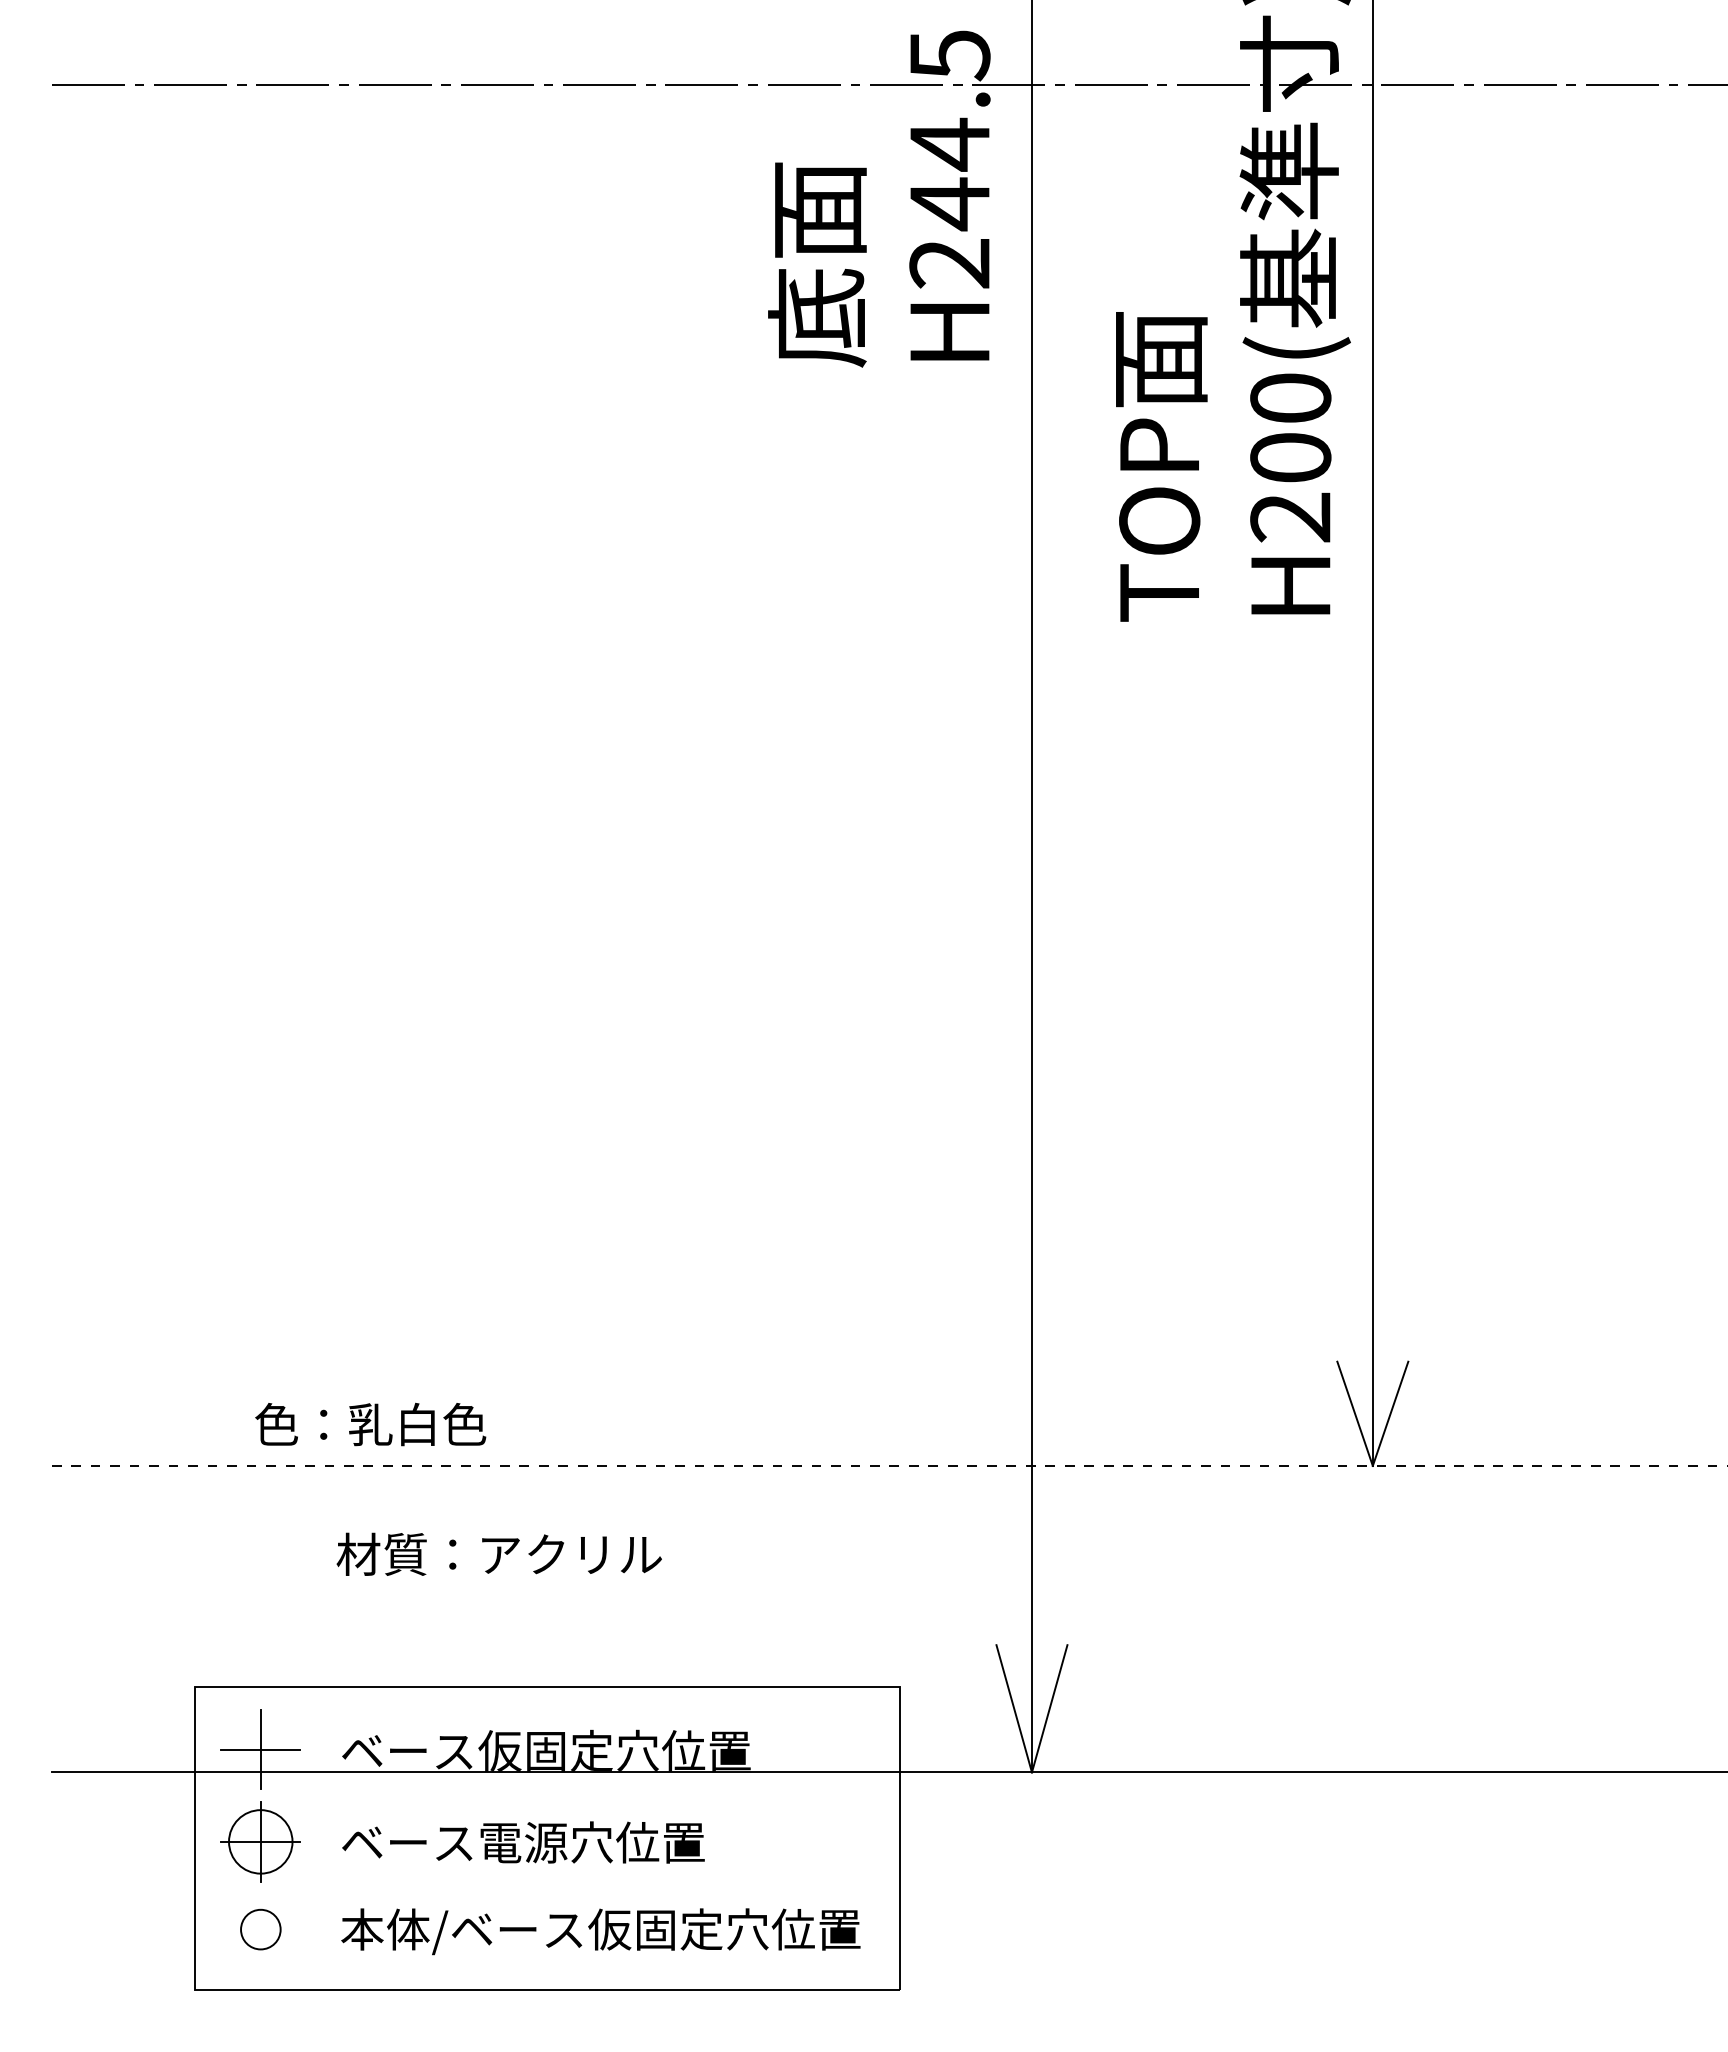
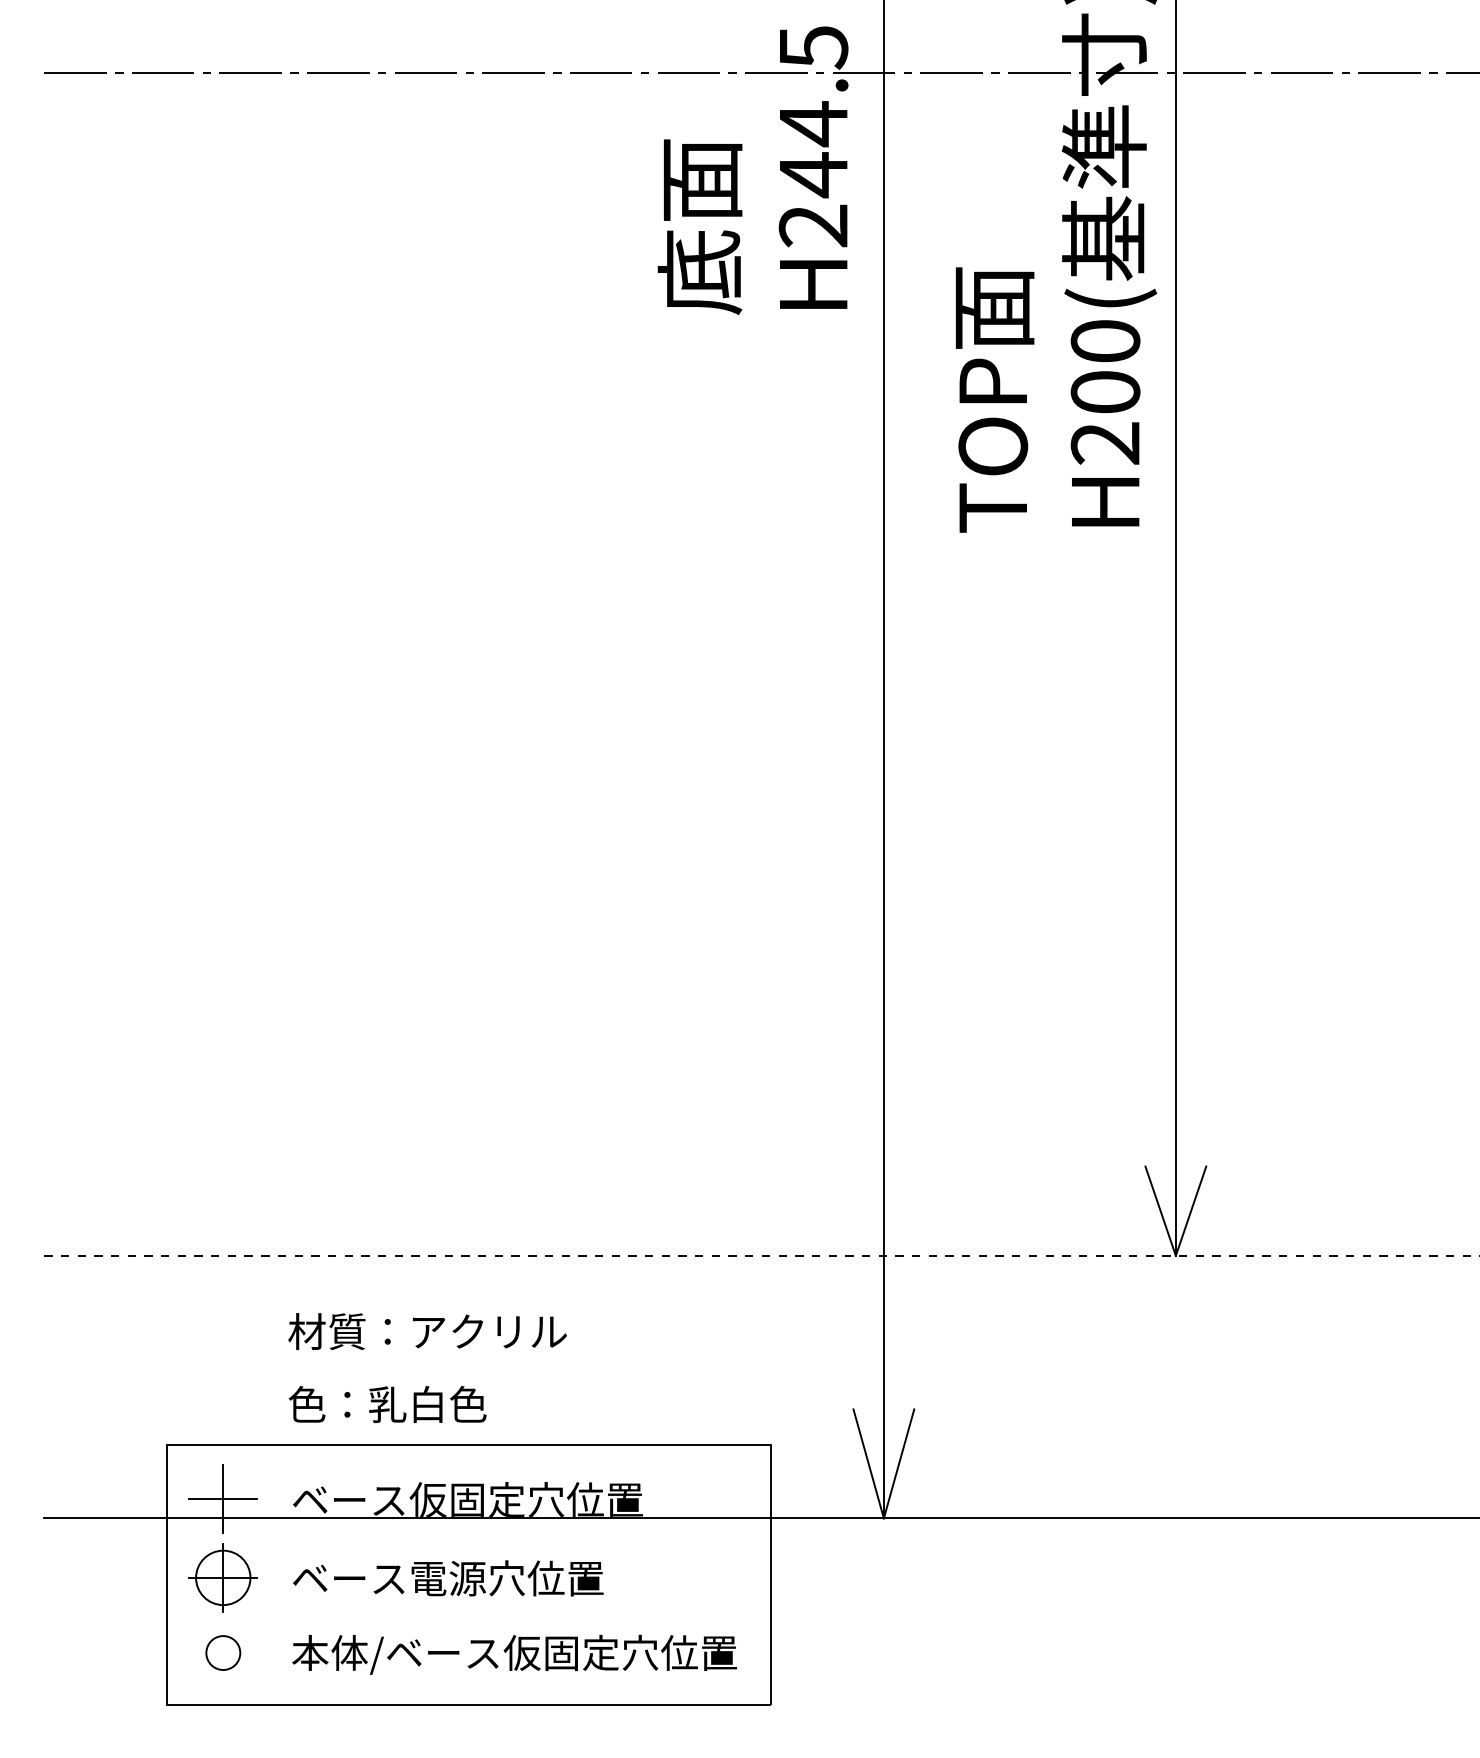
text: (370, 1424) -> (387, 1404), moved

